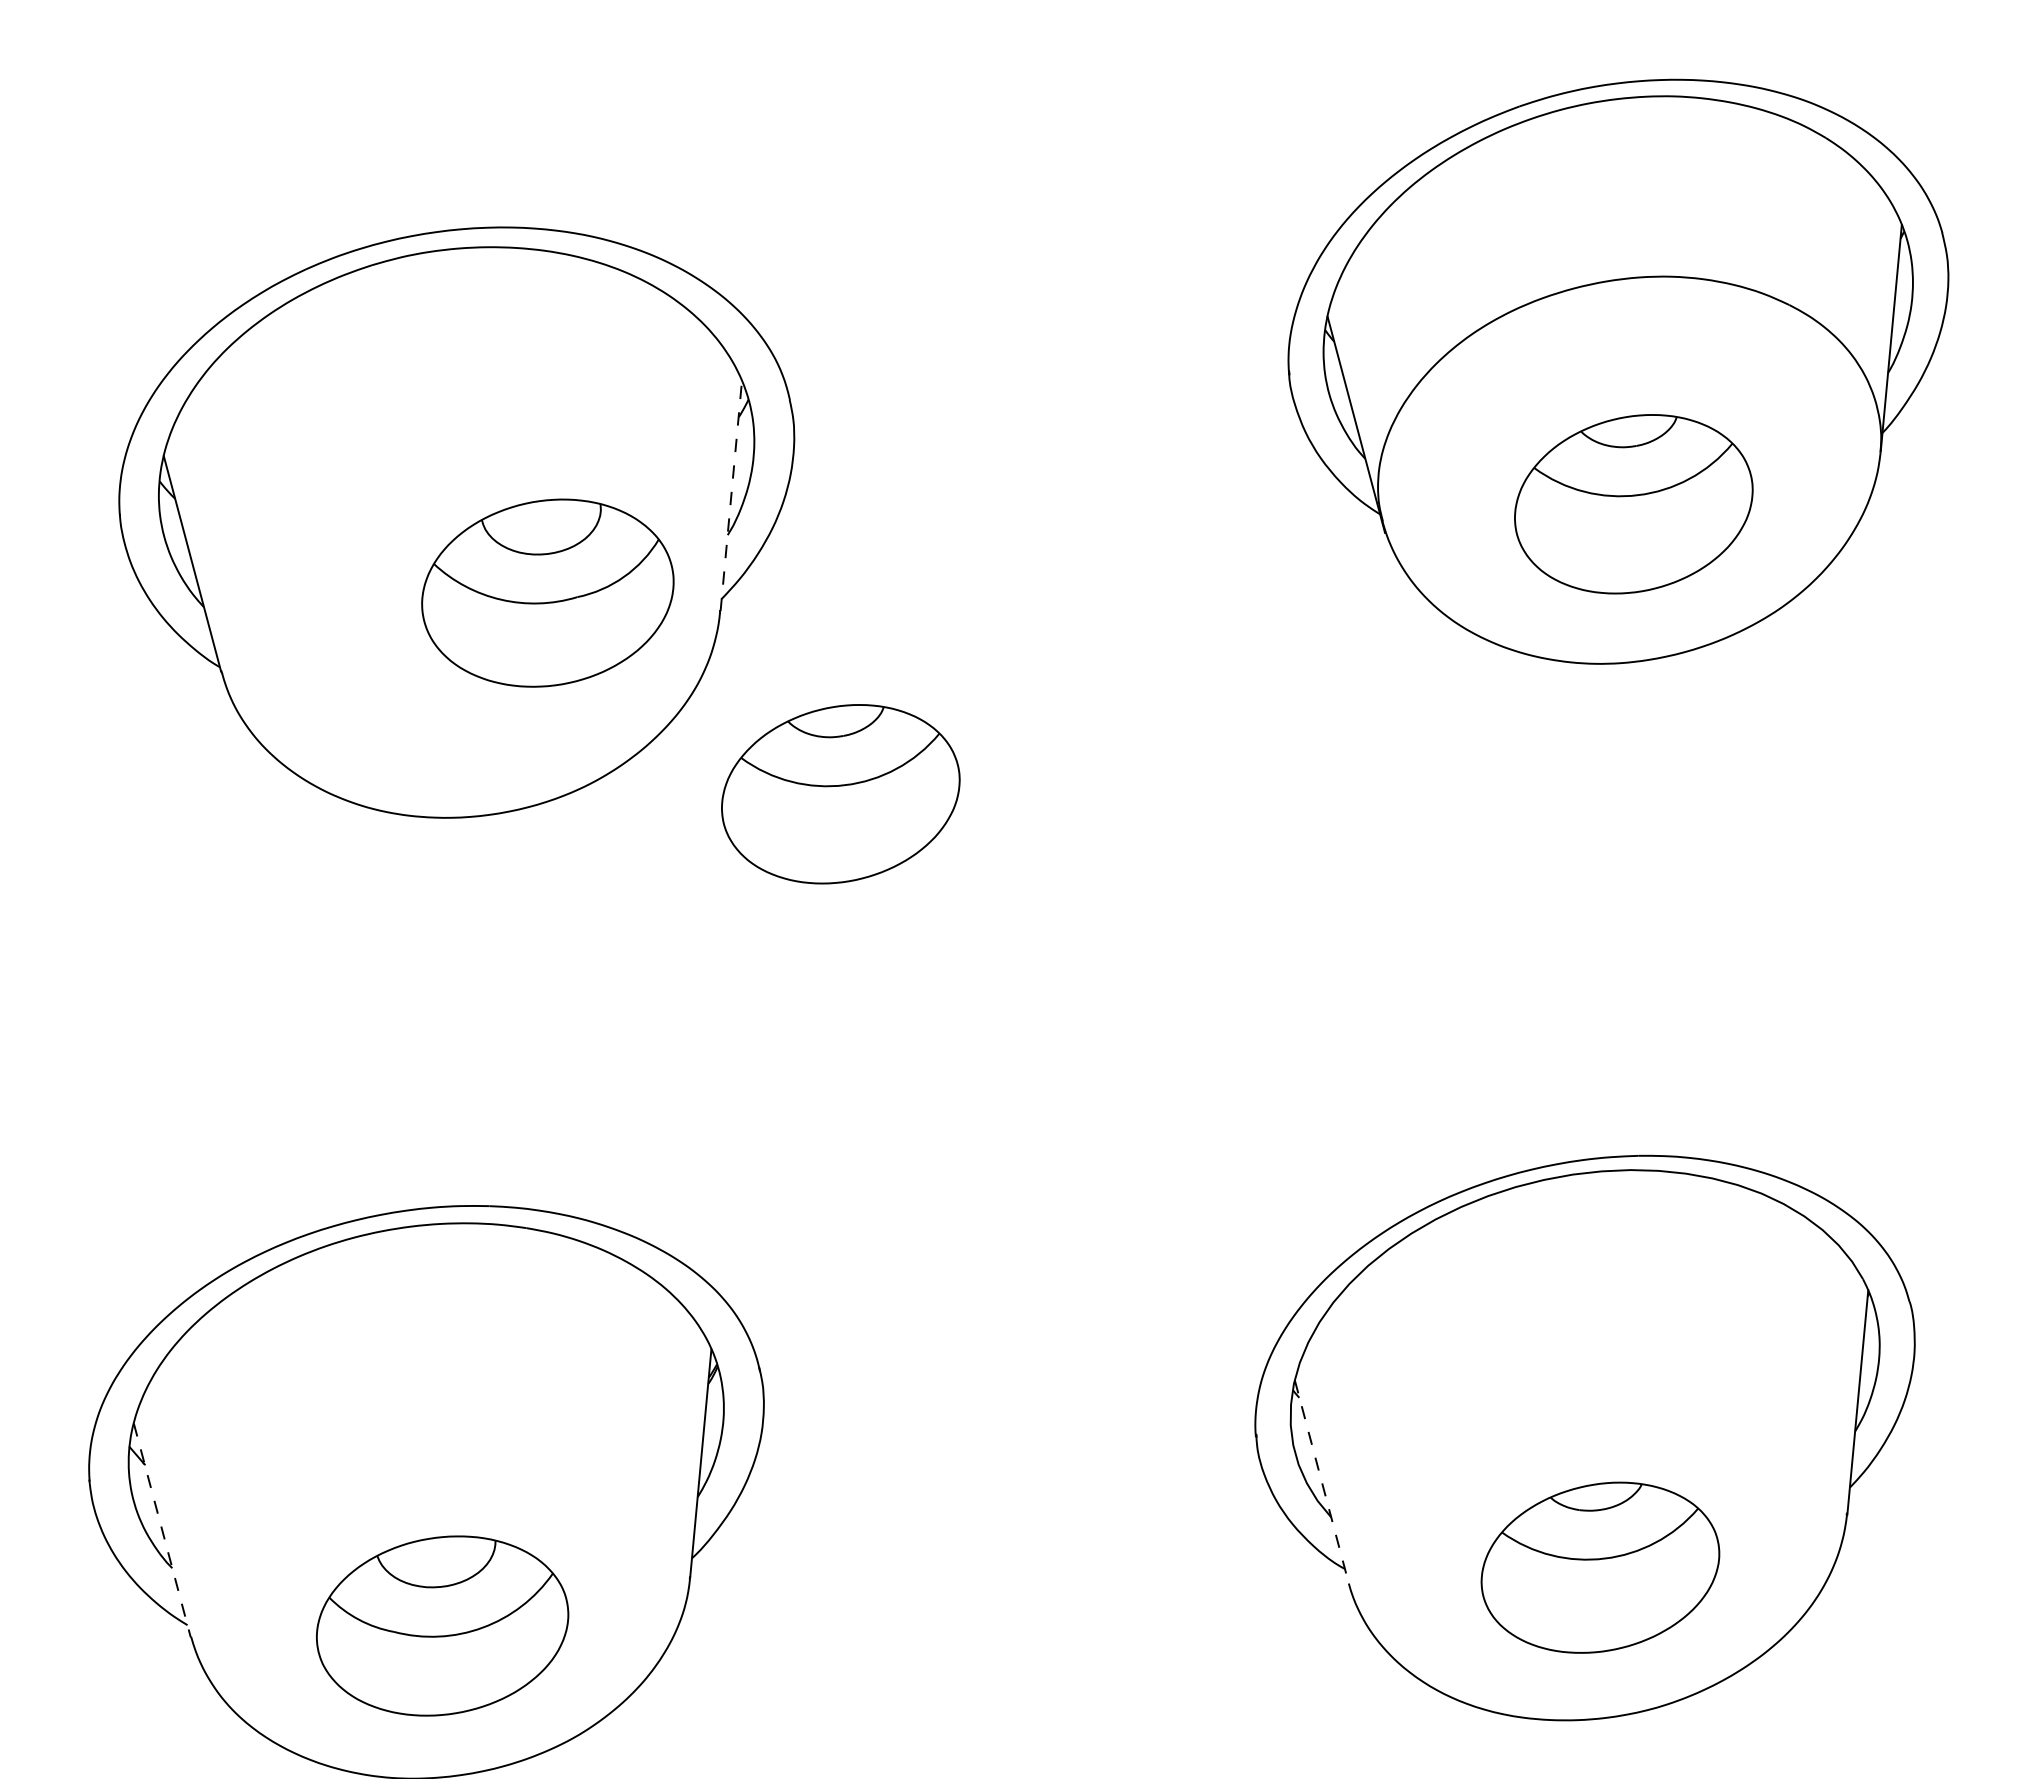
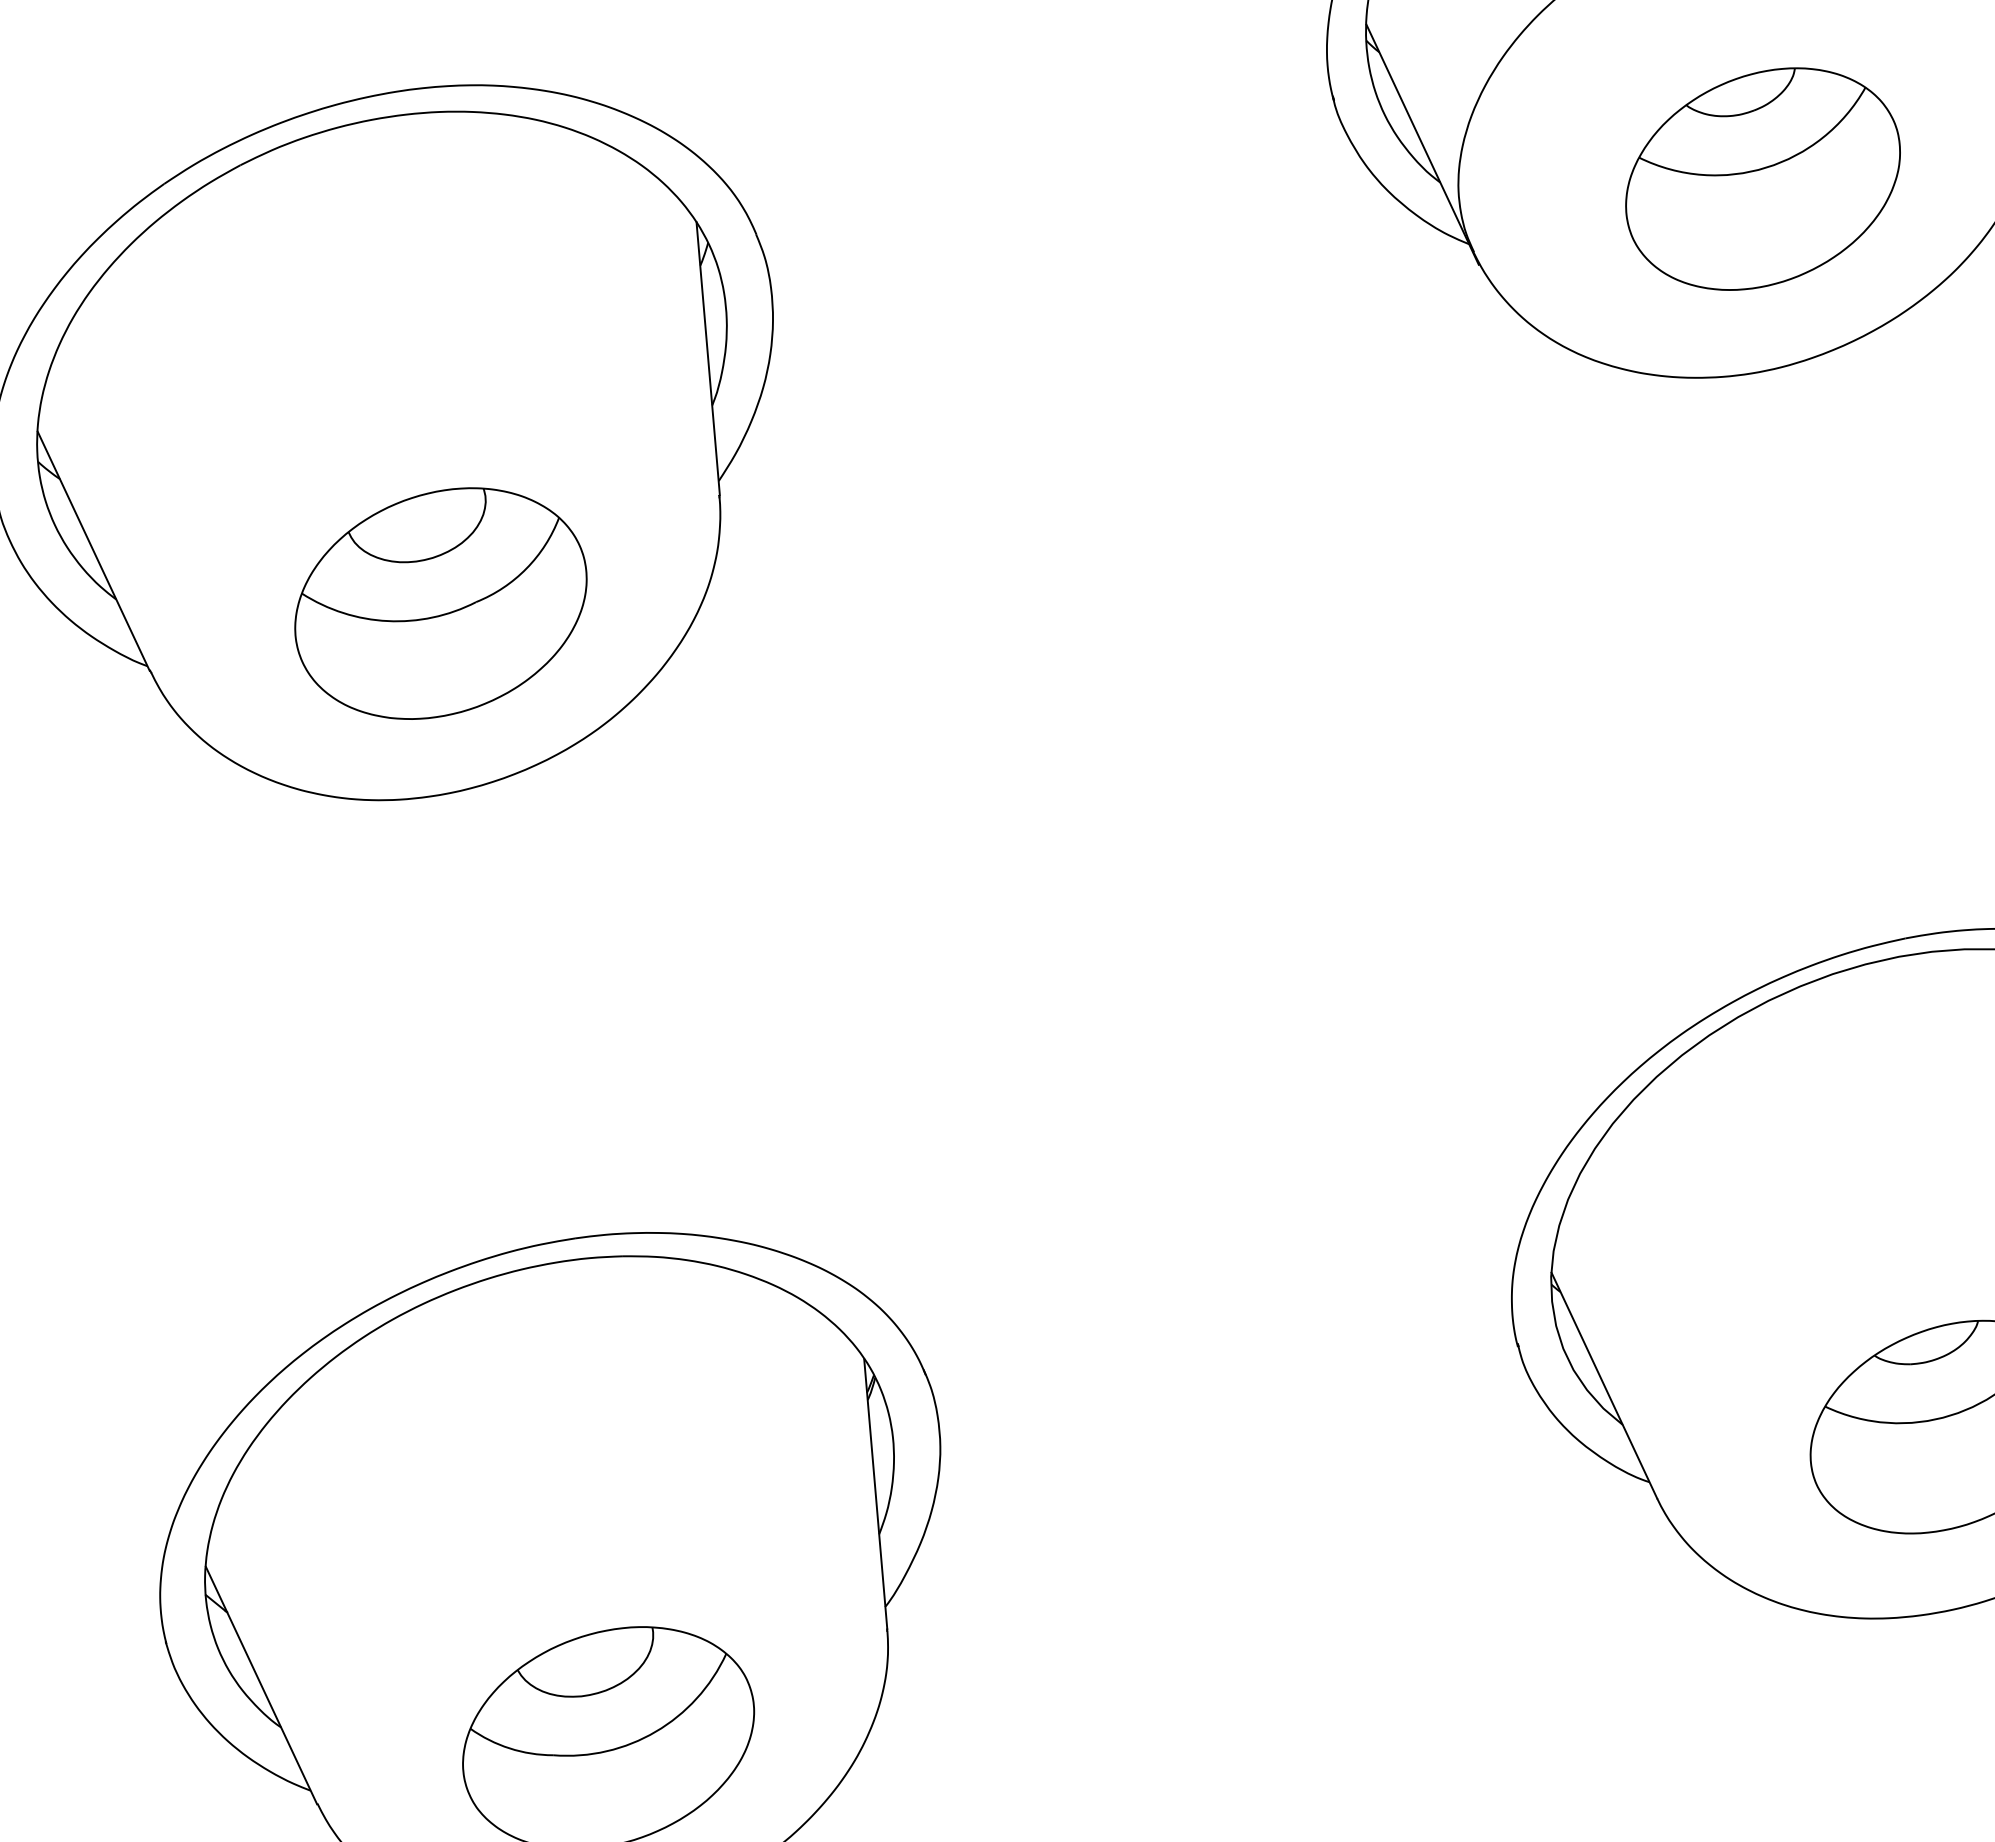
line: (731, 495) -> (708, 358), dashed -> solid
part: (547, 592) -> (440, 602), moved
part: (840, 794) -> (898, 684), removed
line: (1321, 1482) -> (1604, 1386), dashed -> solid
line: (162, 1530) -> (261, 1685), dashed -> solid

